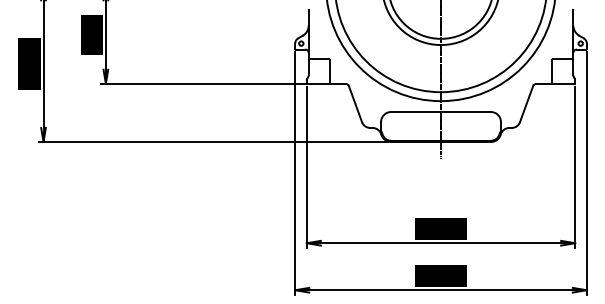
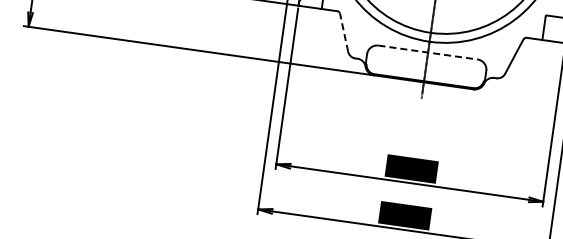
line: (355, 103) -> (344, 32), solid -> dashed
line: (441, 112) -> (428, 53), solid -> dashed

